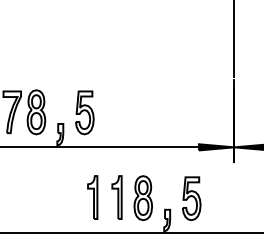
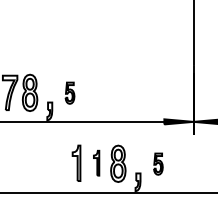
part: (84, 111) -> (69, 92), size x0.6
part: (116, 196) -> (96, 162), size x0.7
part: (191, 197) -> (158, 163), size x0.6

